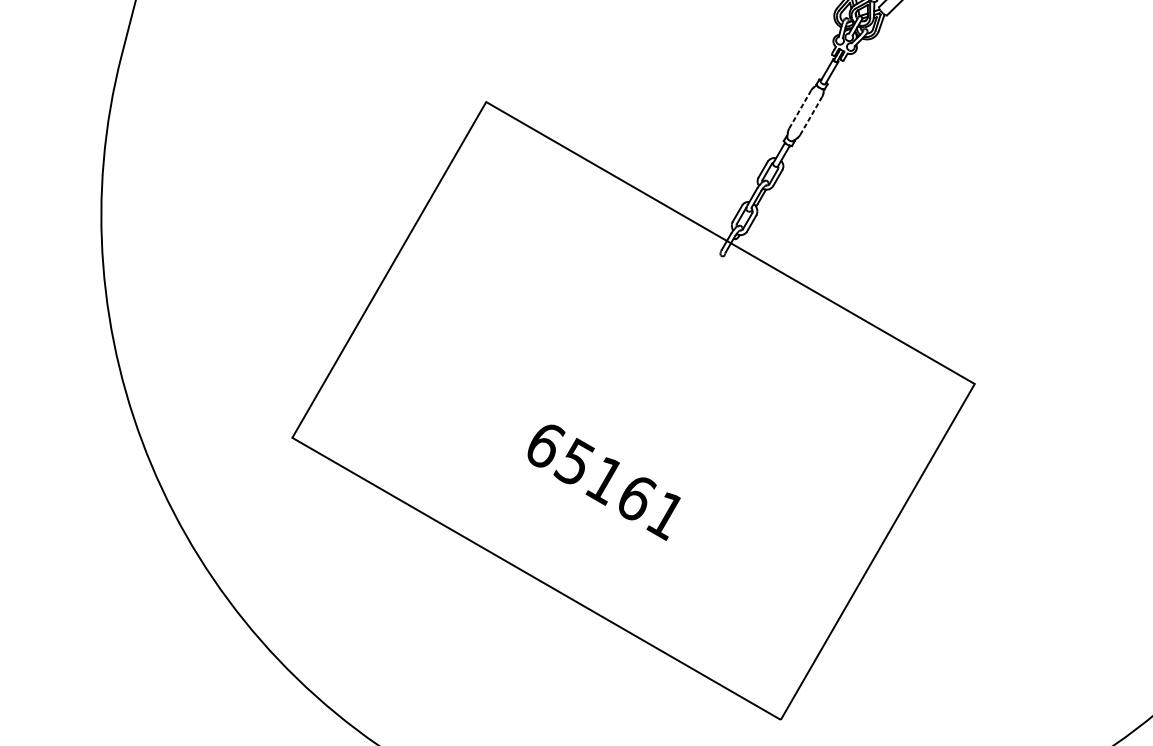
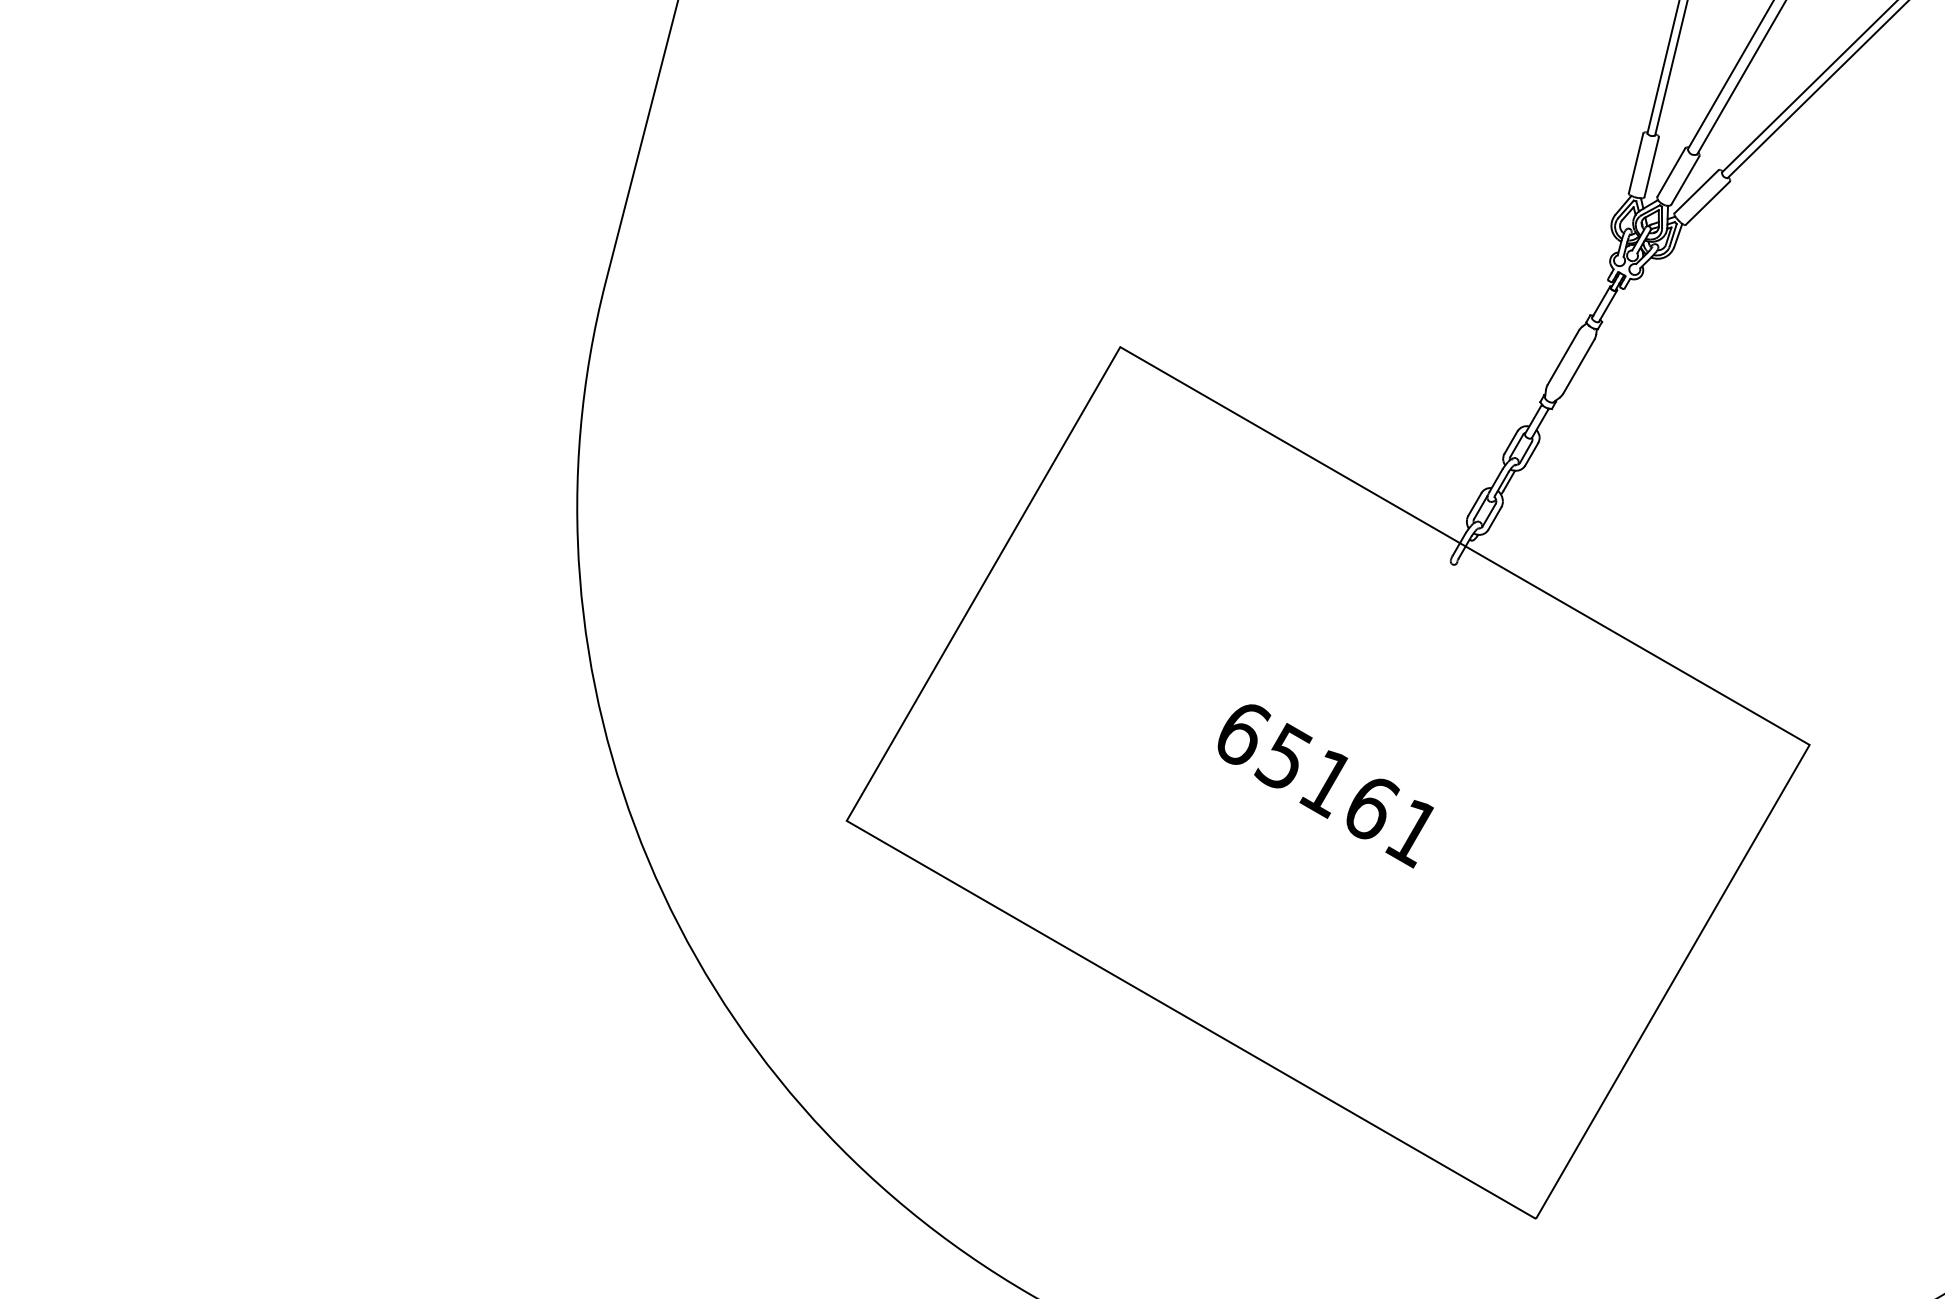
line: (800, 109) -> (1563, 357), dashed -> solid
line: (810, 115) -> (1578, 366), dashed -> solid
text: (604, 482) -> (1325, 786), moved

